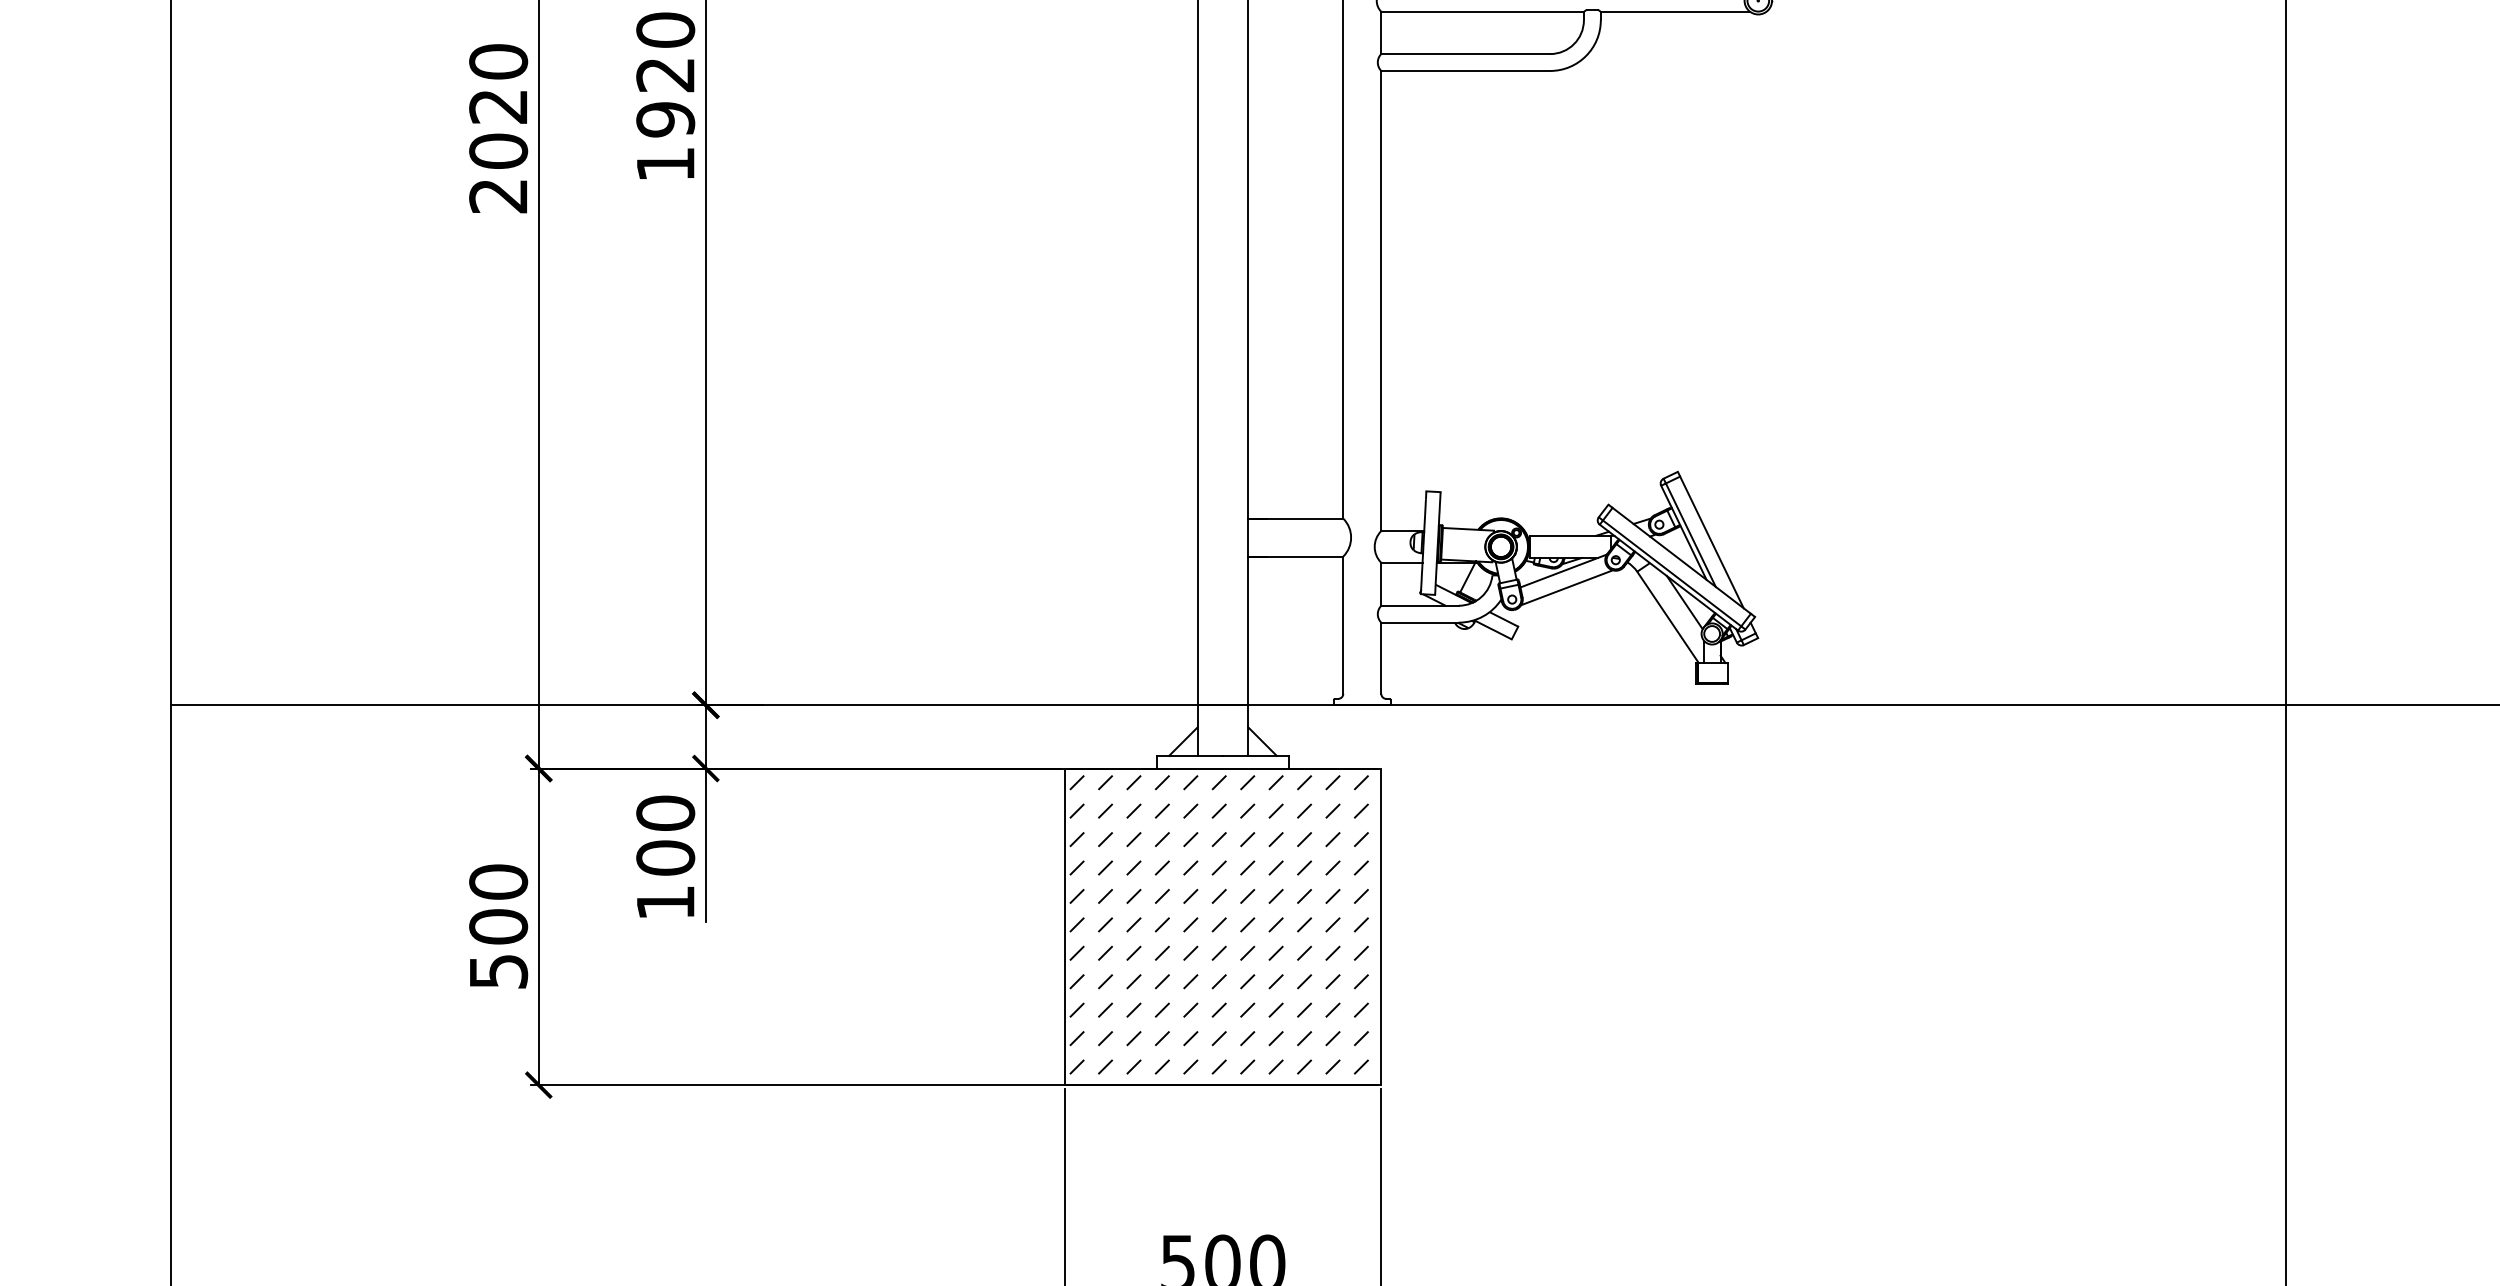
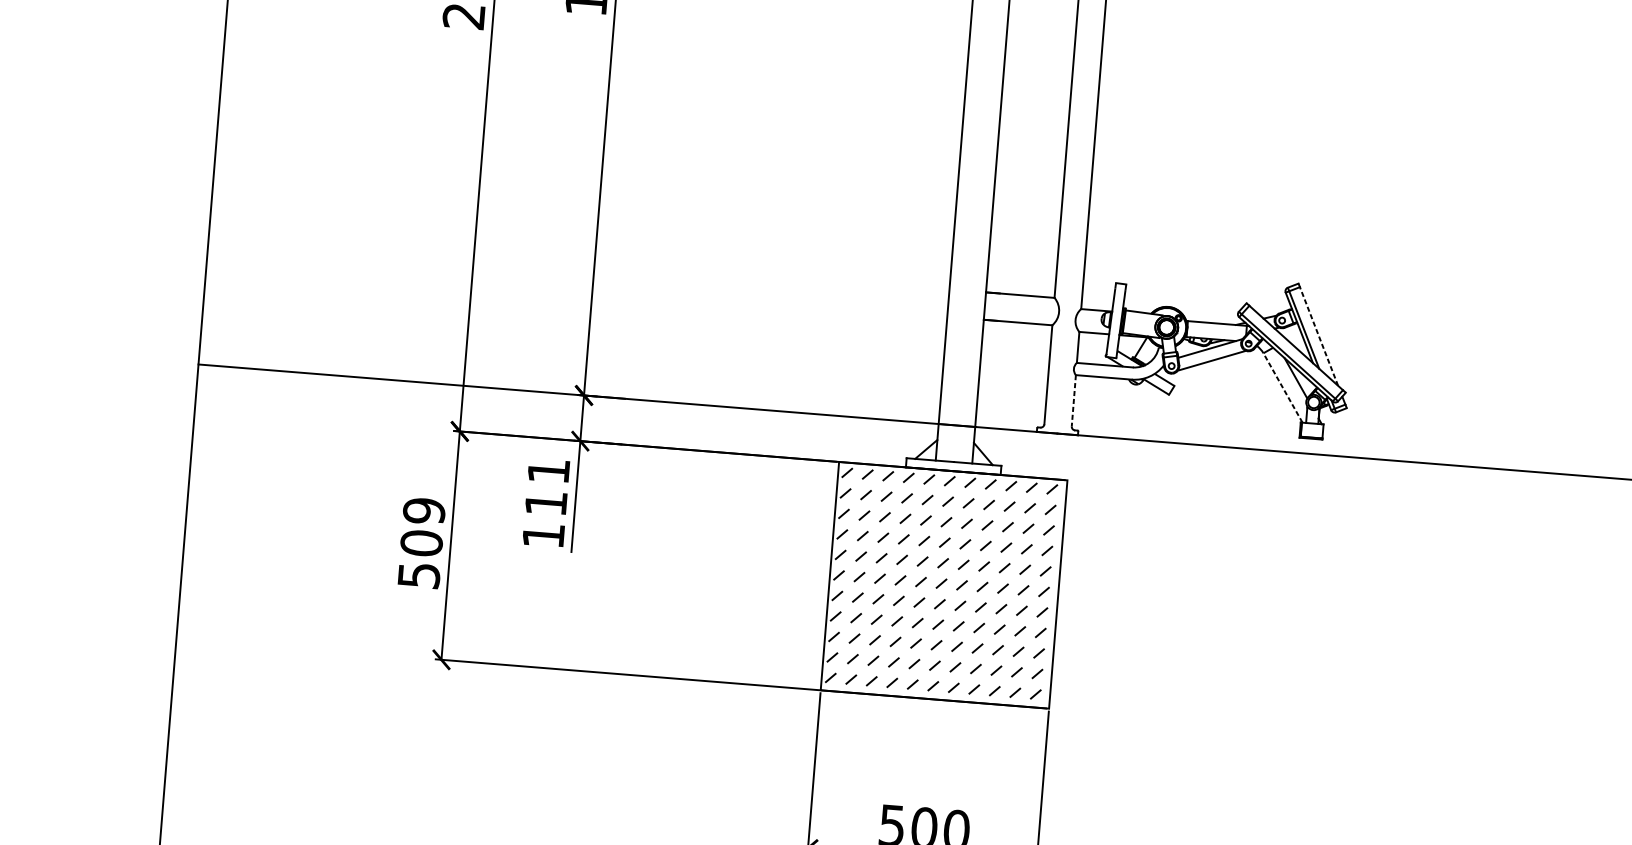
line: (1711, 542) -> (1318, 336), solid -> dashed
line: (1667, 616) -> (1282, 387), solid -> dashed
line: (1381, 658) -> (1073, 401), solid -> dashed
text: (665, 835) -> (547, 487), 100 -> 111
text: (498, 881) -> (424, 510), 500 -> 509

